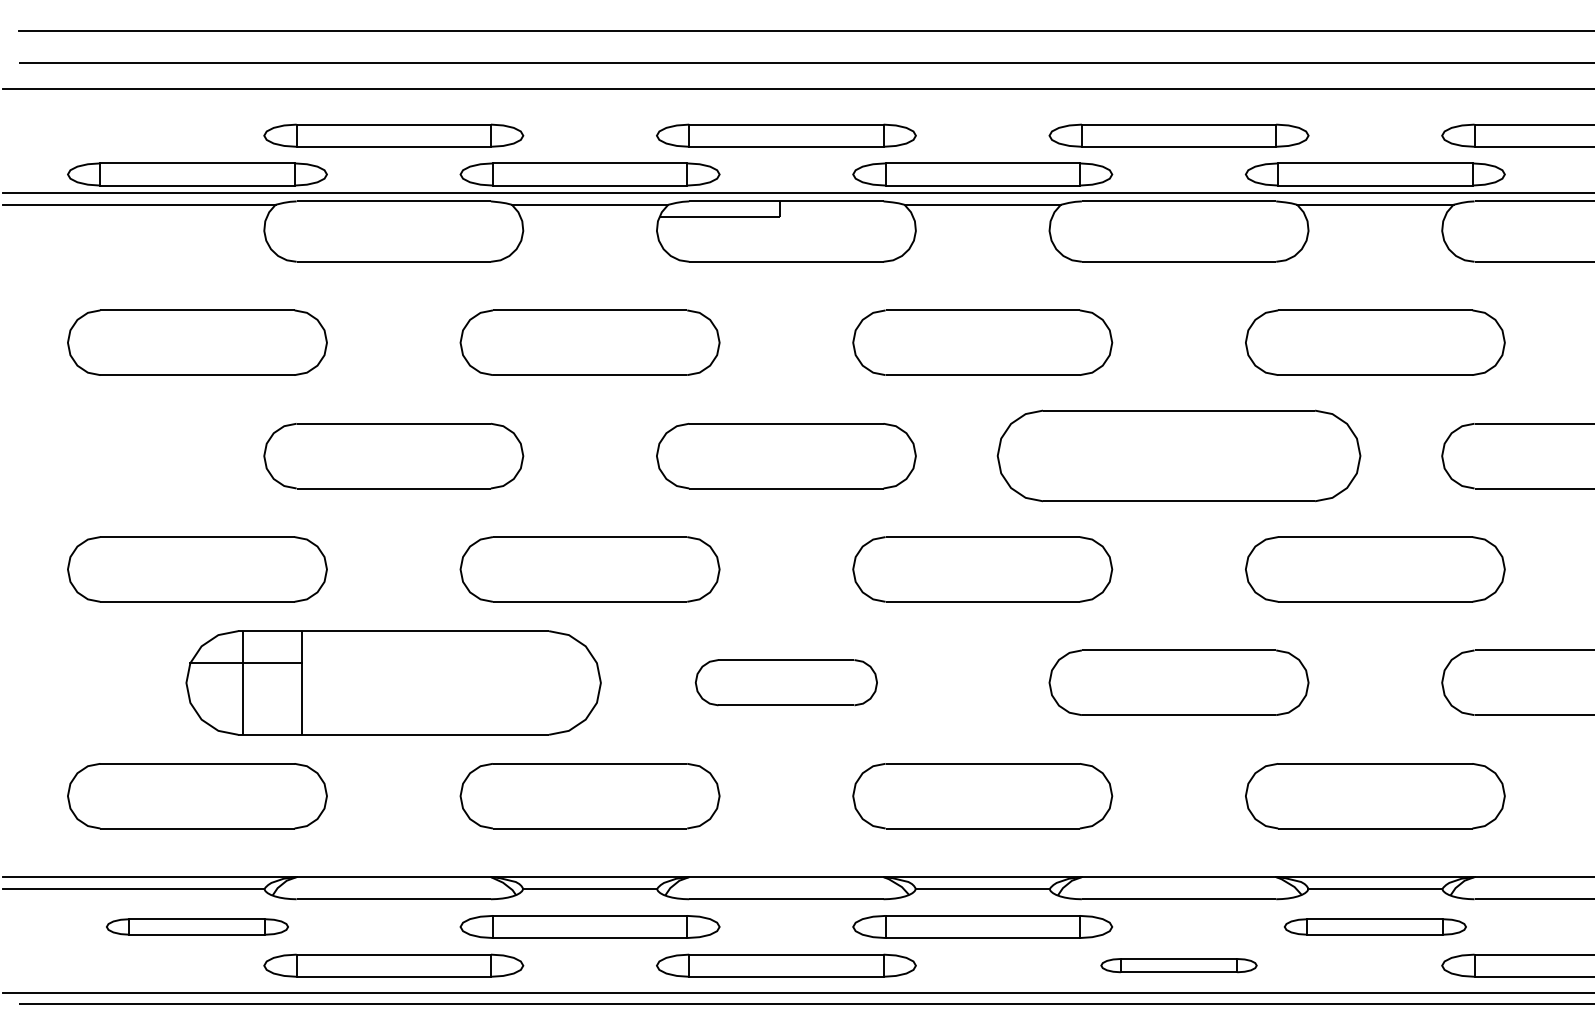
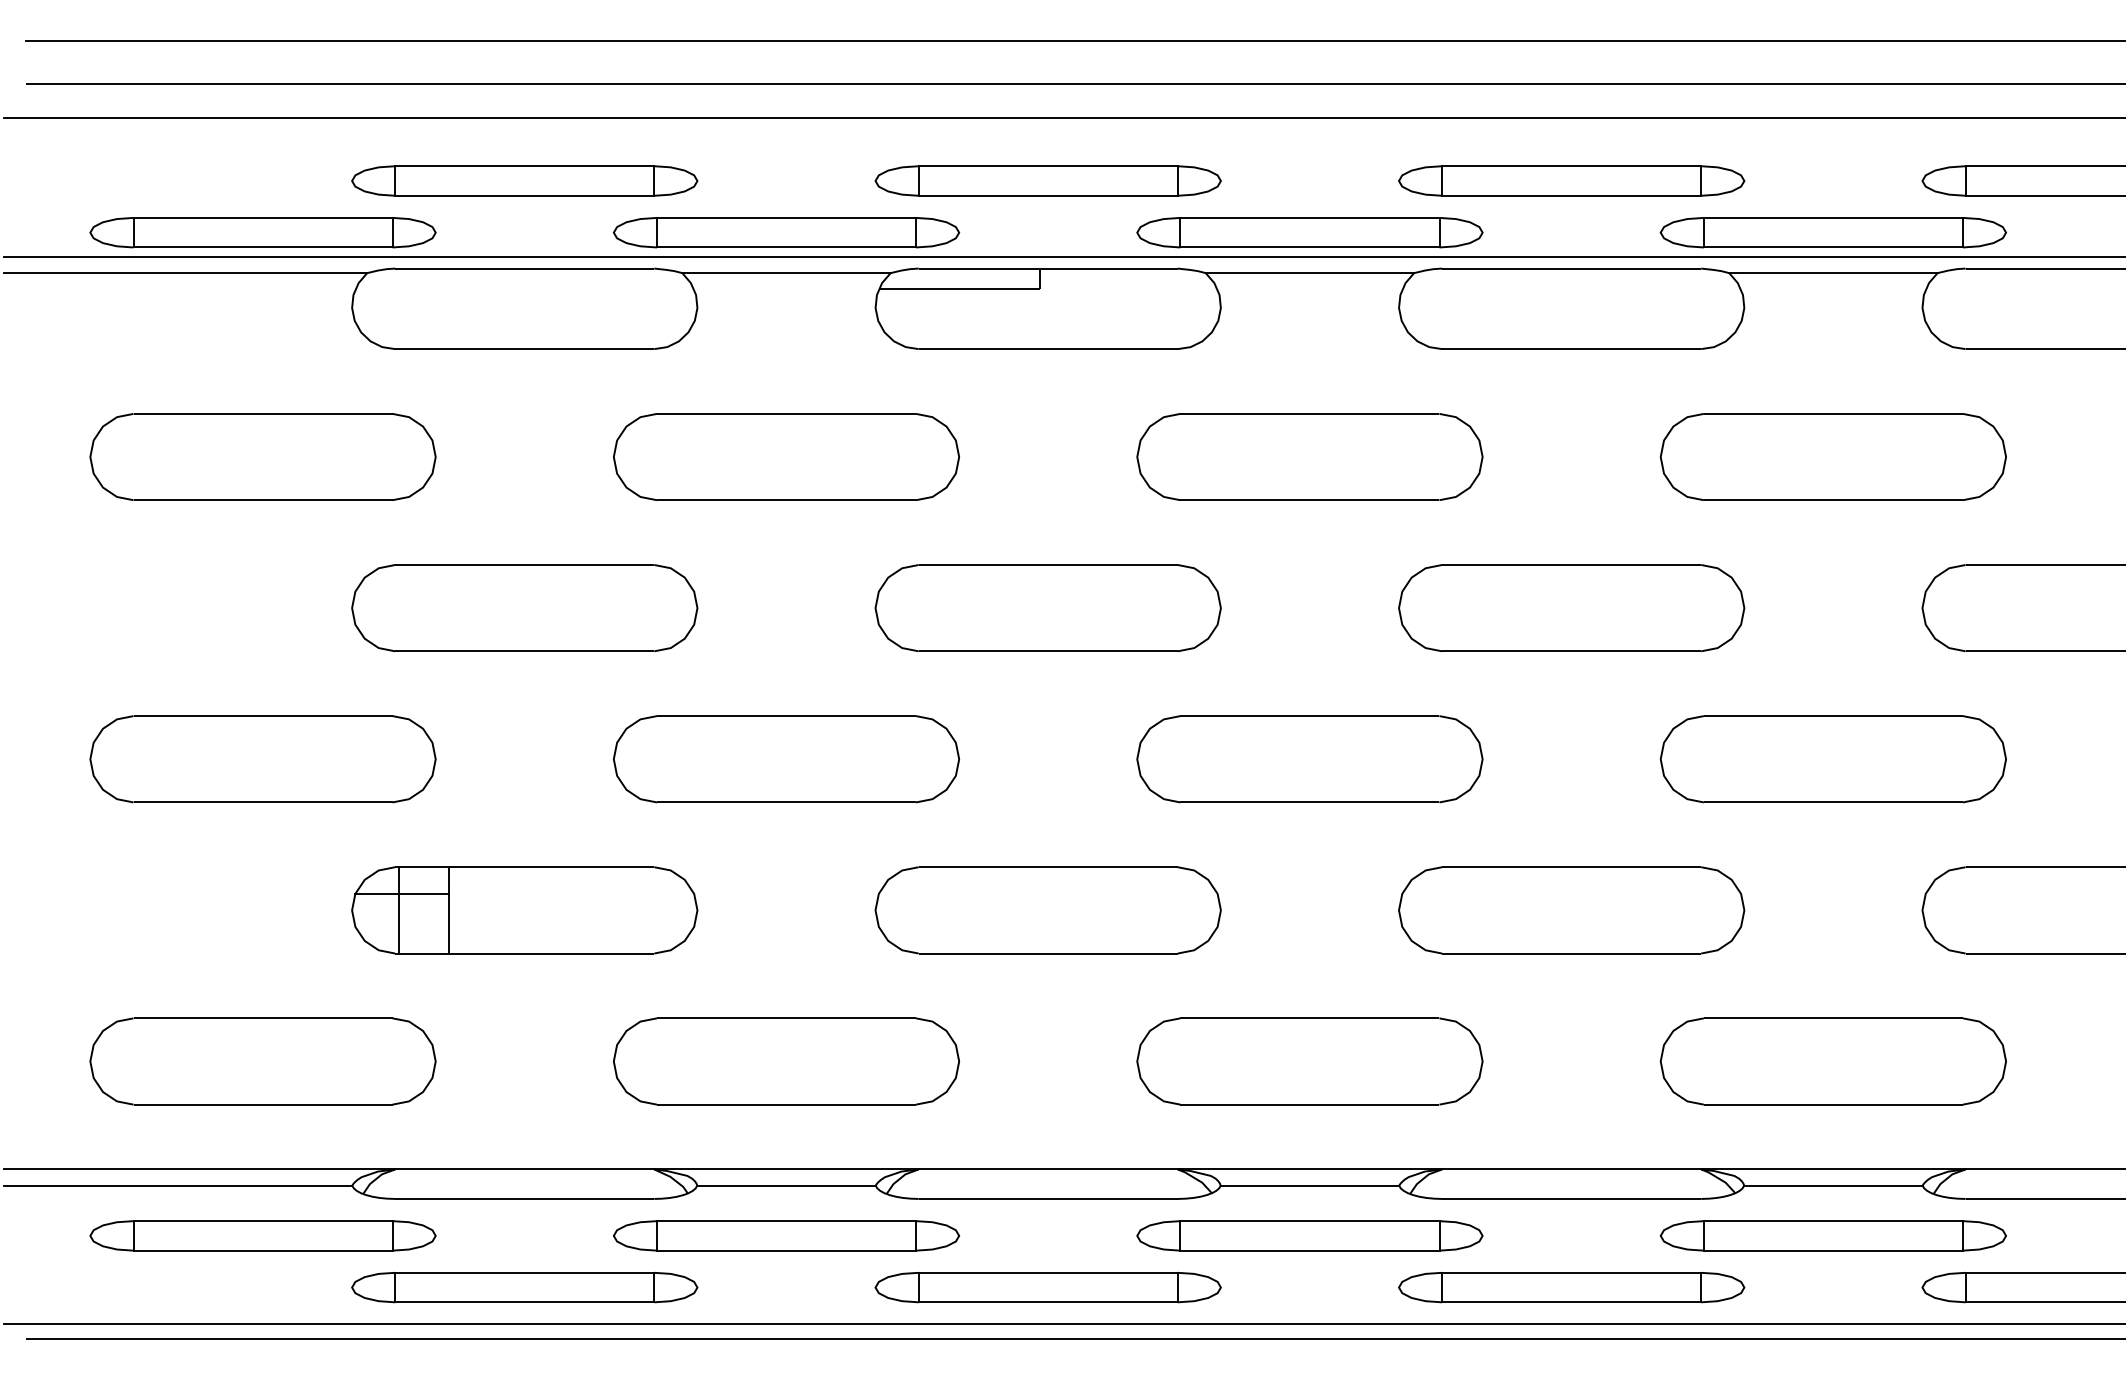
part: (1178, 456) -> (1570, 608), size x0.71
part: (393, 682) -> (524, 909), size x0.62
part: (786, 682) -> (1048, 909), size x1.43
part: (197, 926) -> (263, 1235), size x1.43
part: (1375, 926) -> (1833, 1235), size x1.43
part: (1178, 965) -> (1570, 1287), size x1.67

